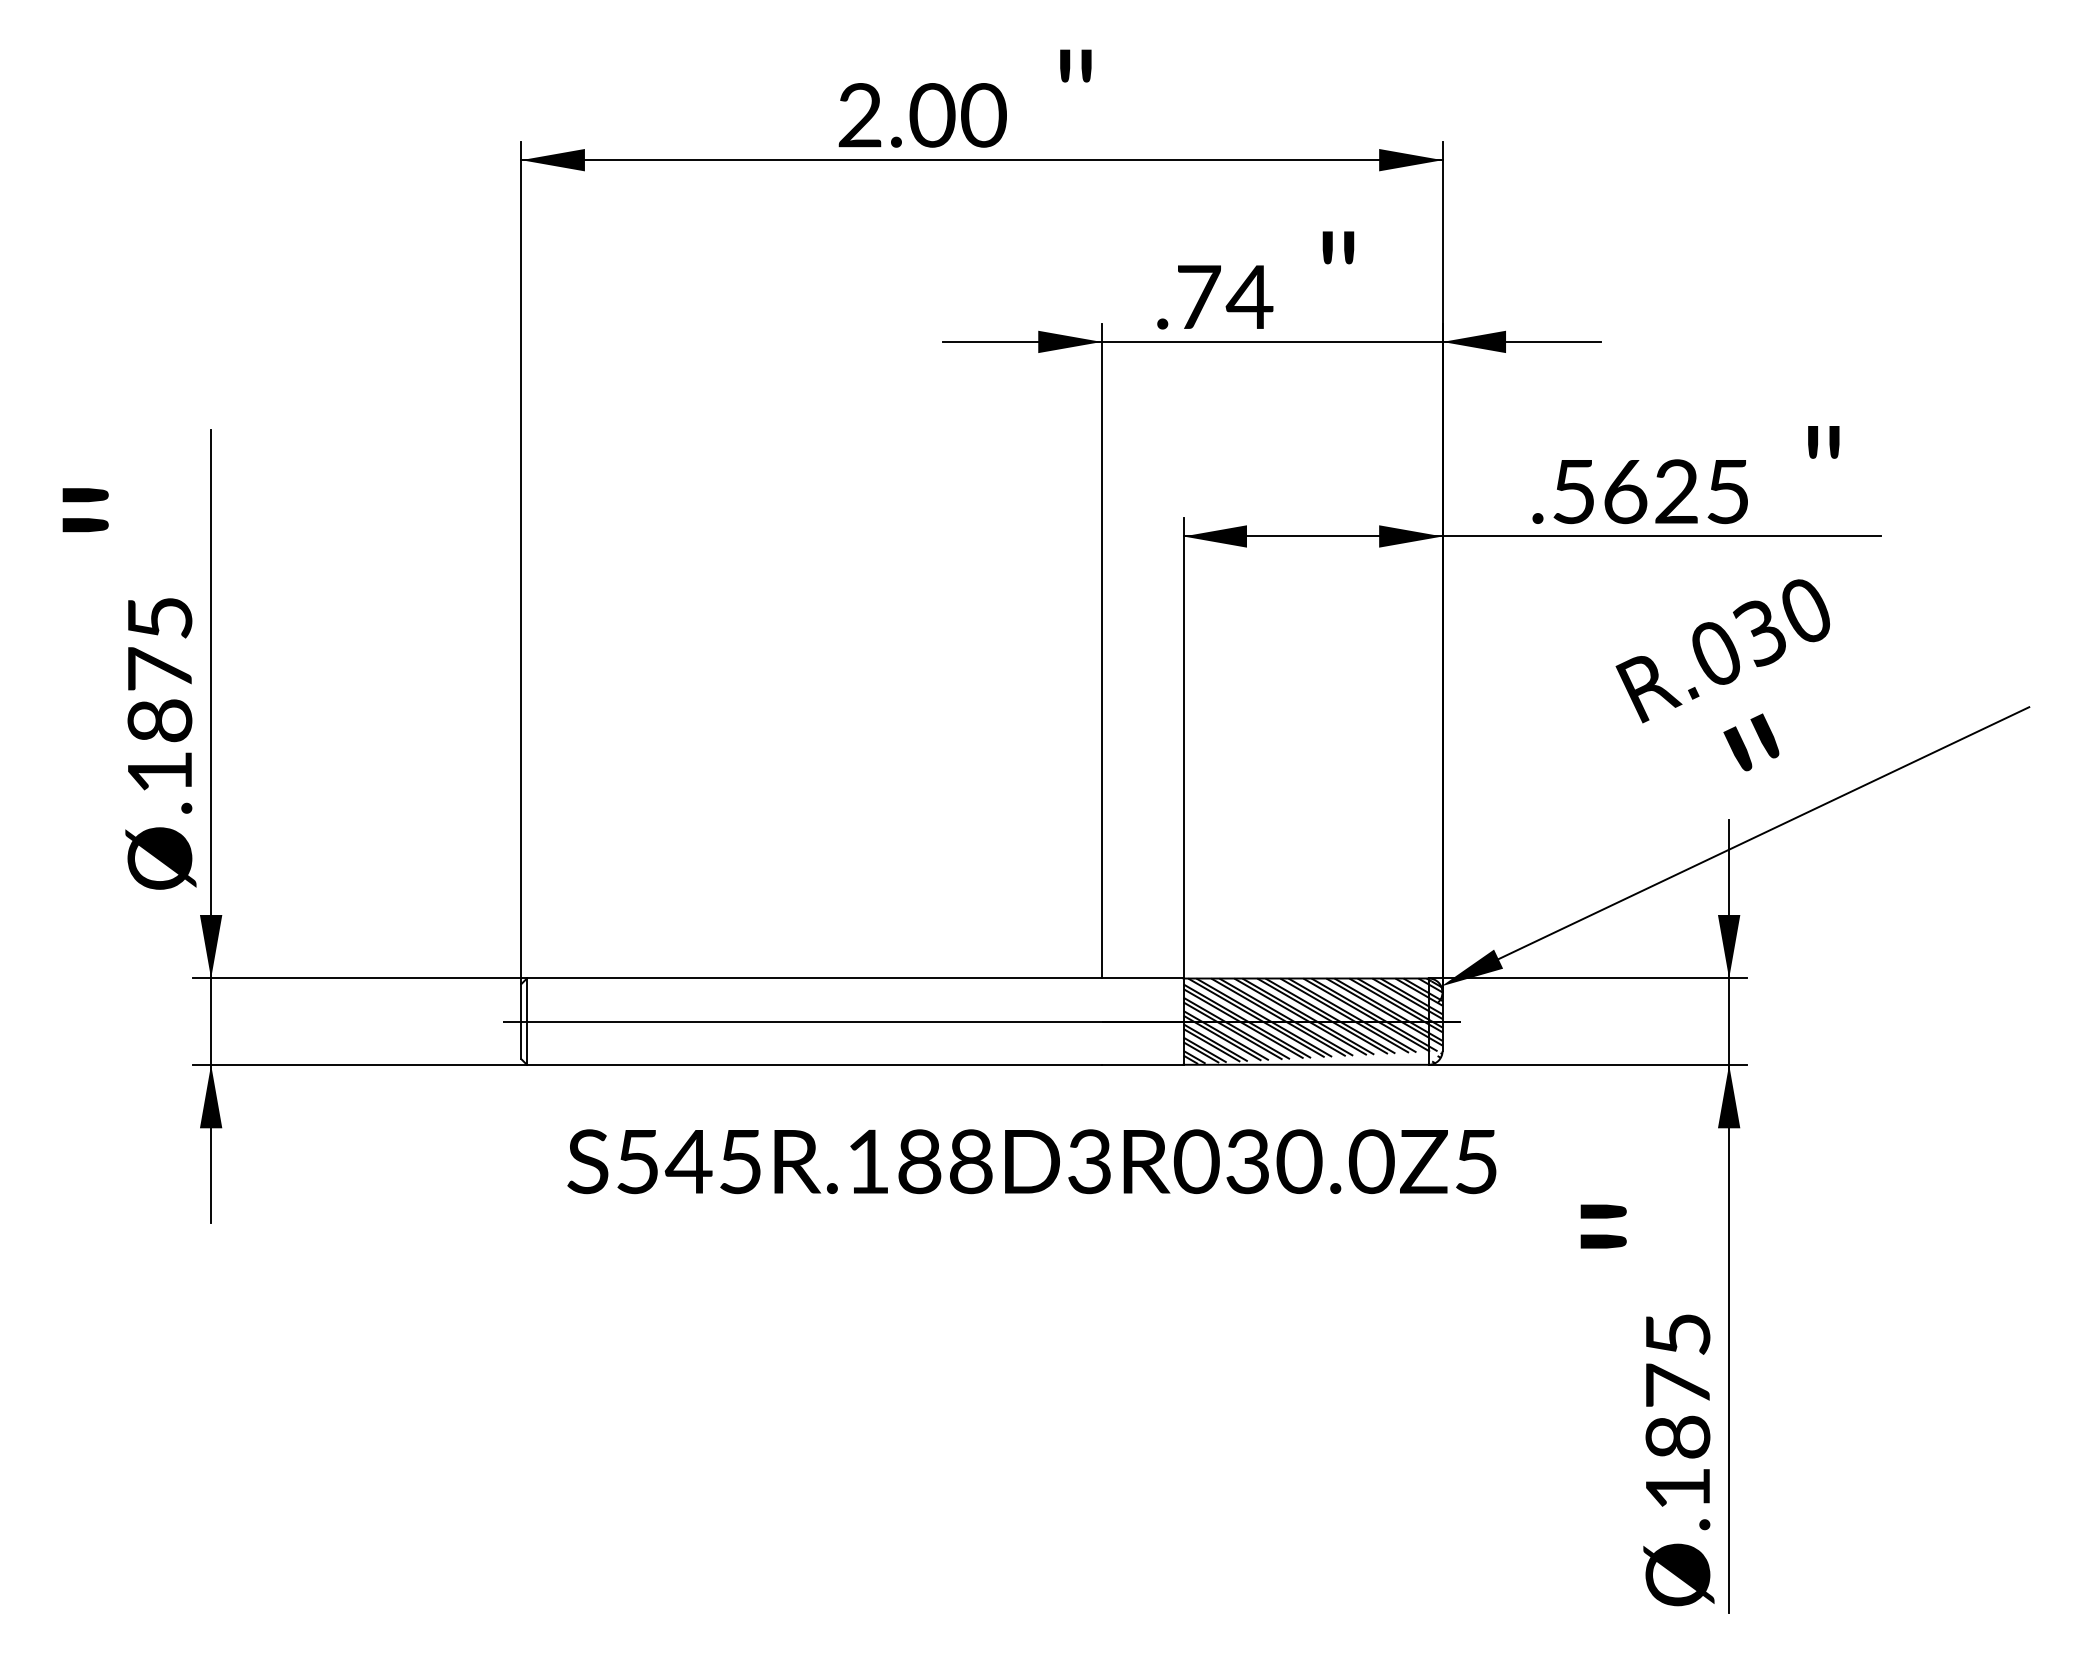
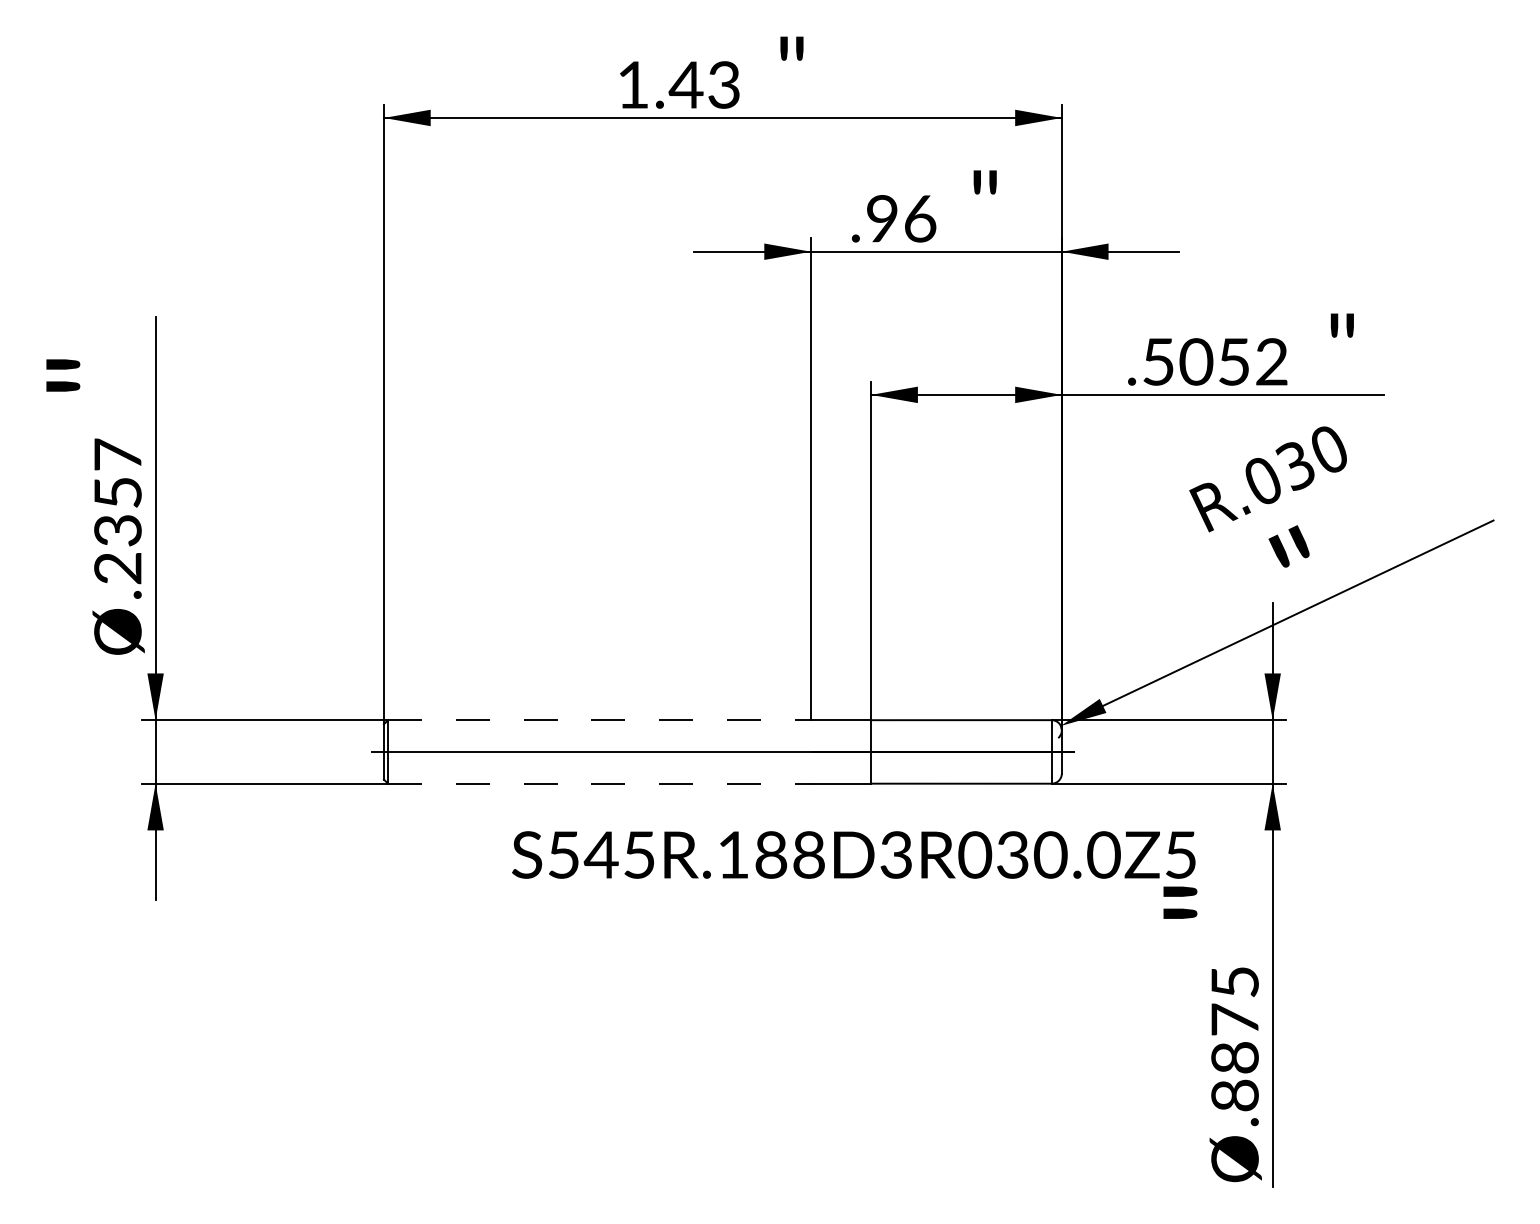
text: (922, 115) -> (679, 85), 2.00 -> 1.43
text: (1225, 296) -> (902, 218), .74 -> .96
text: (1675, 491) -> (1233, 361), .5625 -> .5052
text: (159, 694) -> (117, 511), .1875 -> .2357
line: (814, 978) -> (599, 720), solid -> dashed
hatch: (1312, 1021) -> (966, 751), removed
line: (814, 1064) -> (599, 783), solid -> dashed
text: (1031, 1161) -> (853, 854), moved
text: (1677, 1488) -> (1234, 1095), .1875 -> .8875

